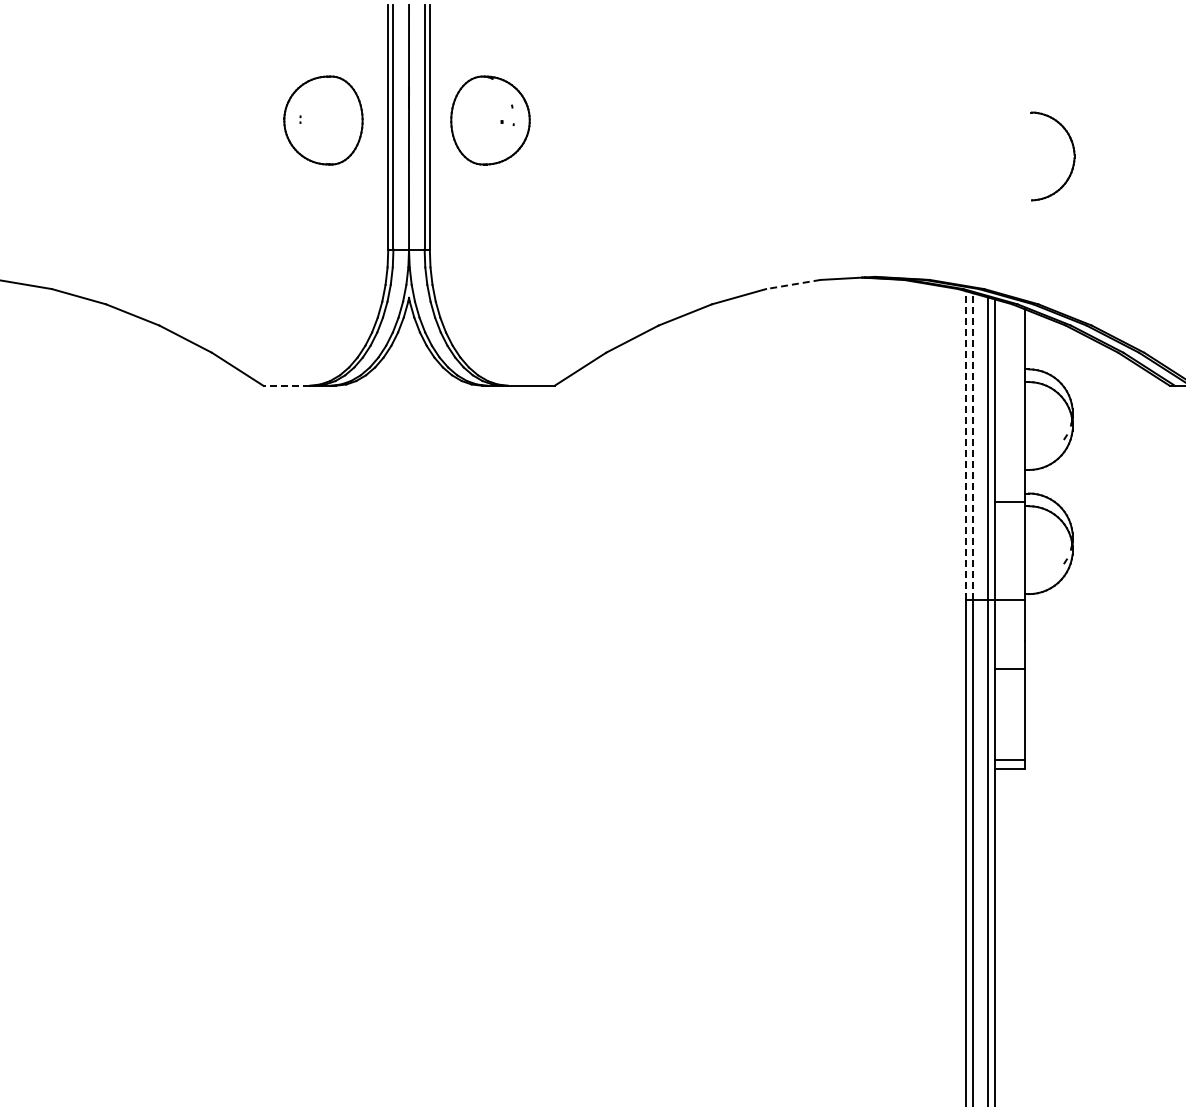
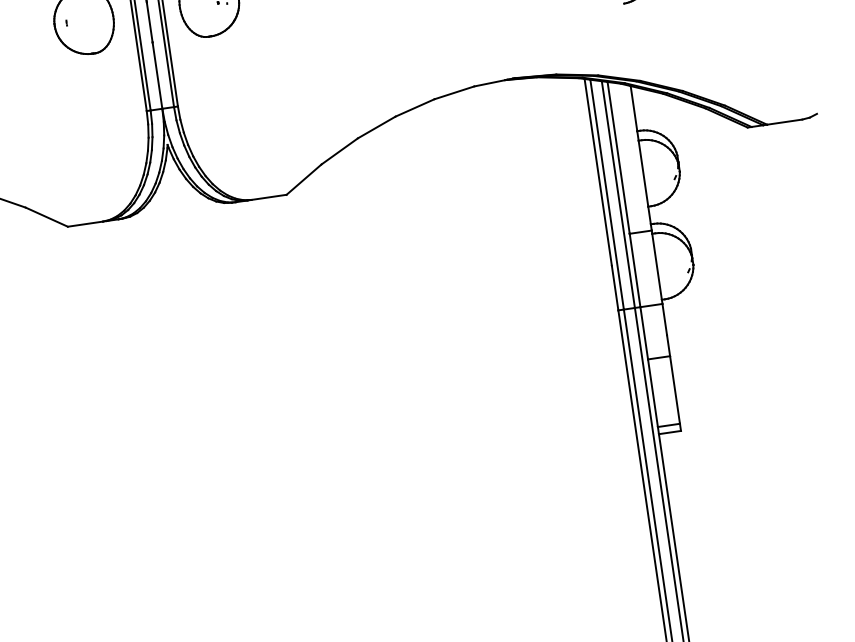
line: (793, 284) -> (454, 92), dashed -> solid
line: (286, 385) -> (85, 224), dashed -> solid
line: (965, 444) -> (601, 194), dashed -> solid
line: (973, 446) -> (607, 194), dashed -> solid

